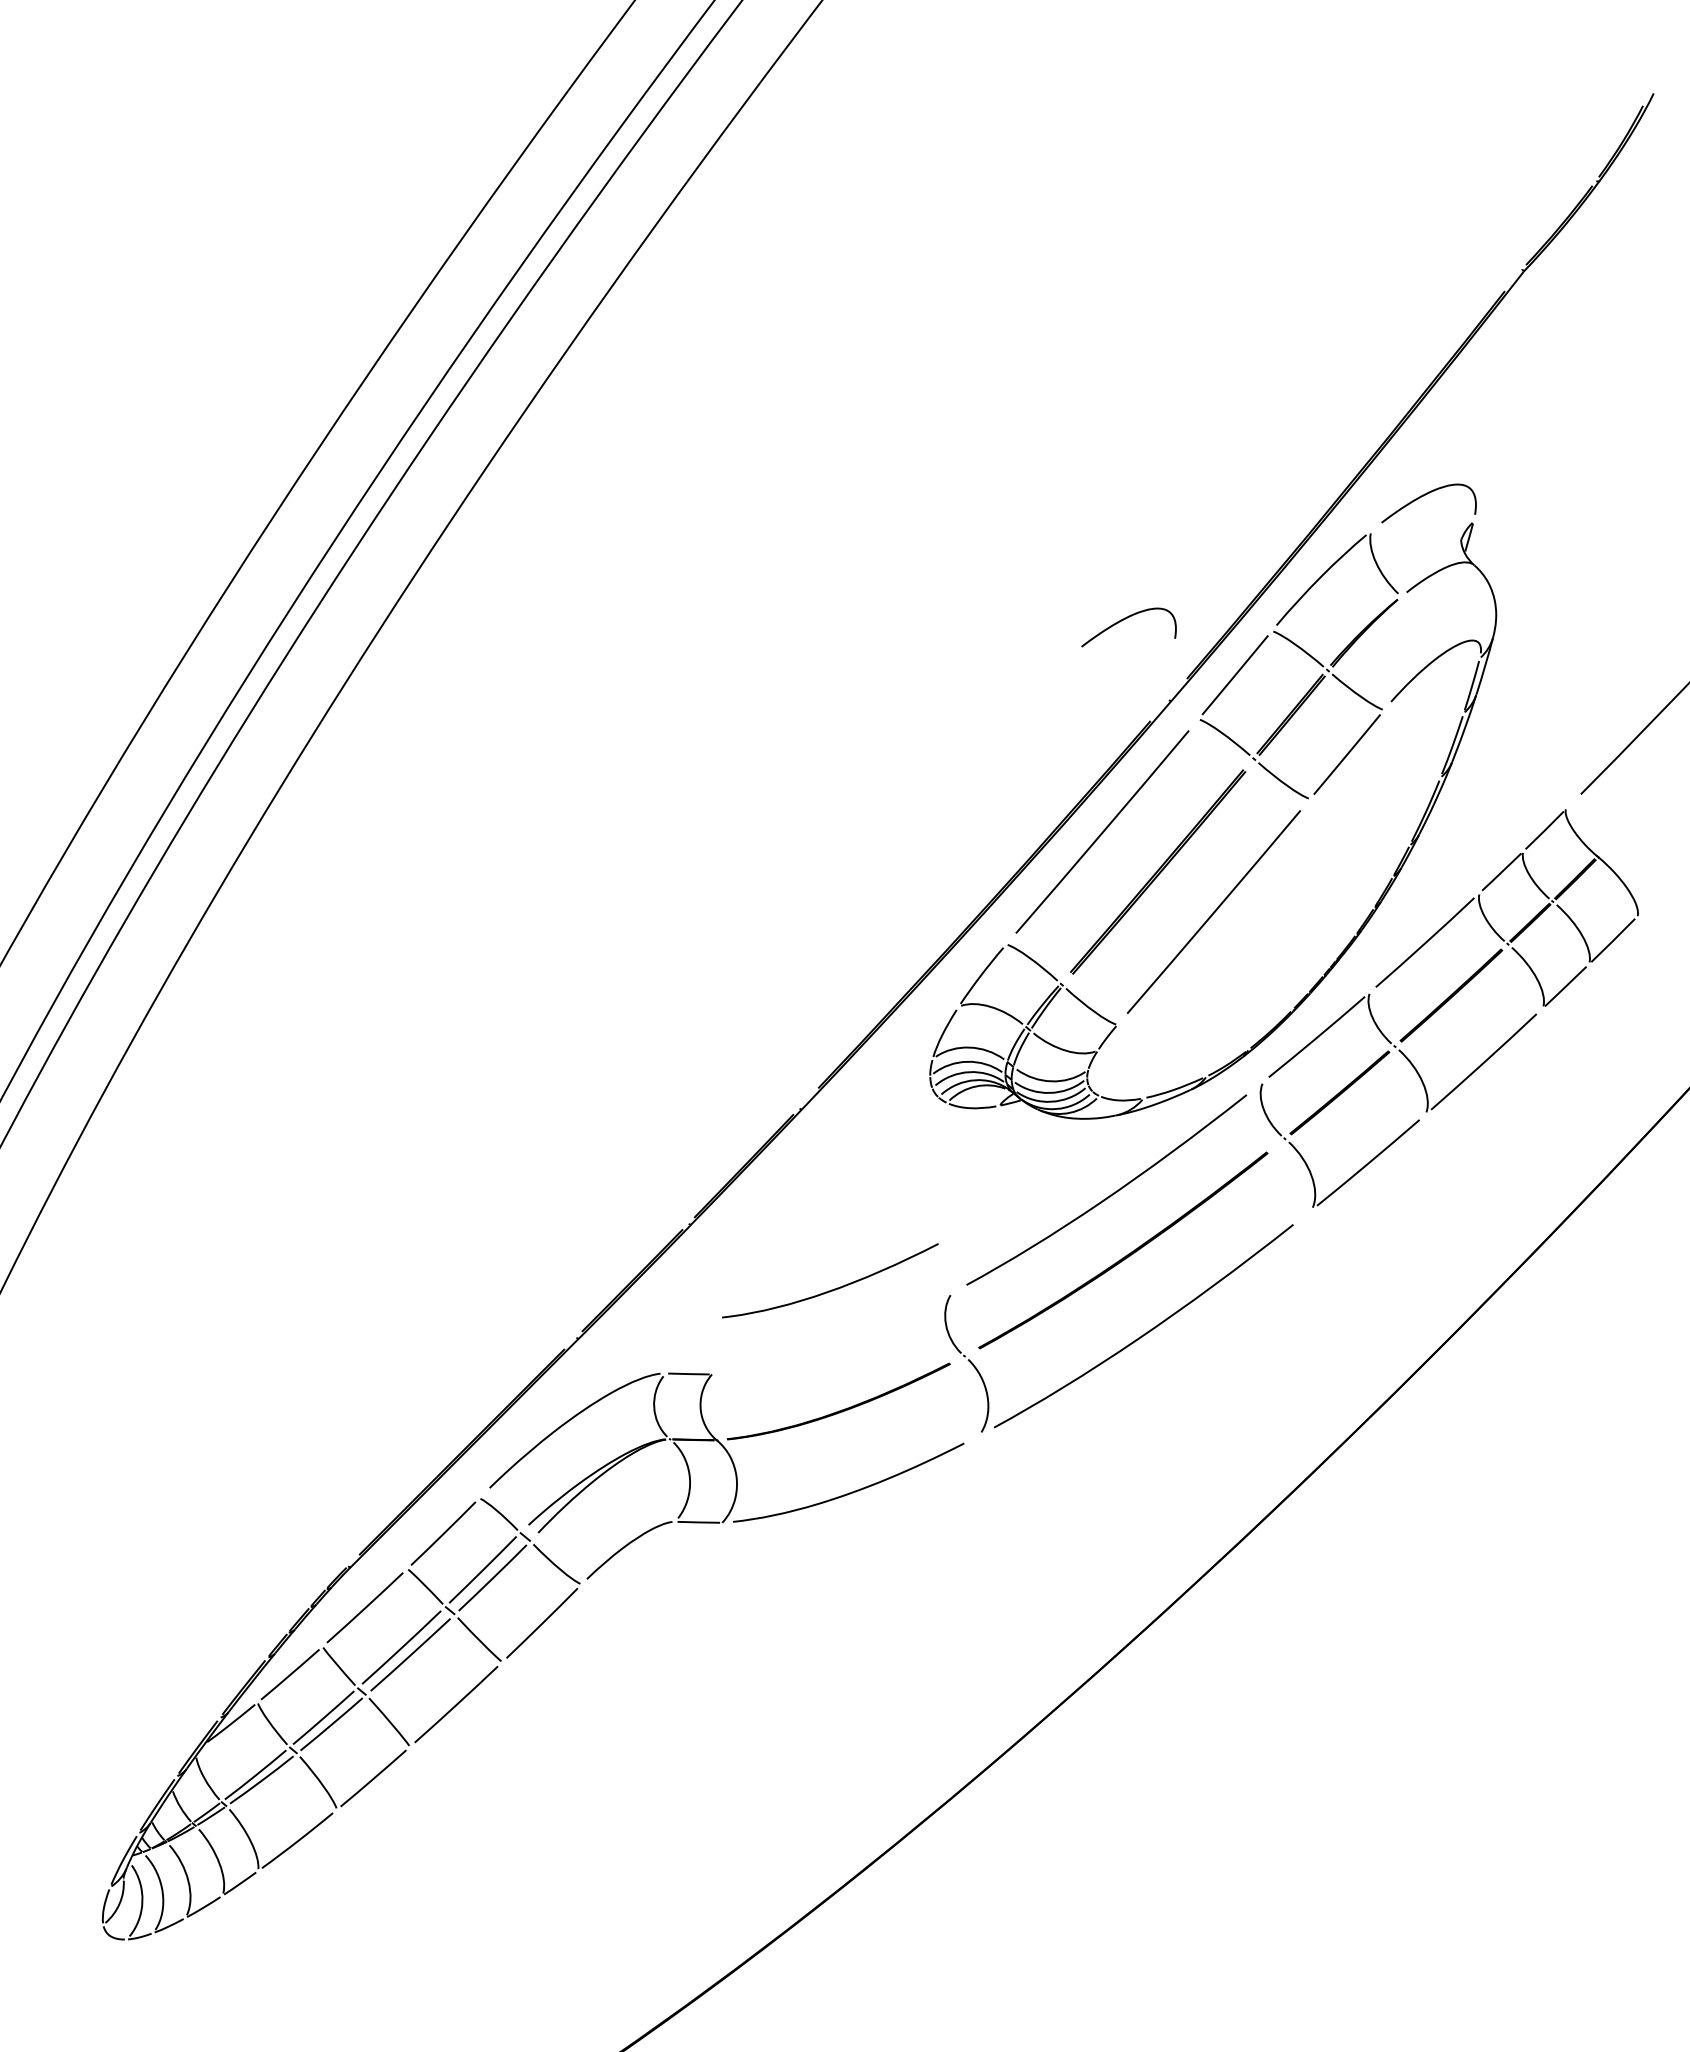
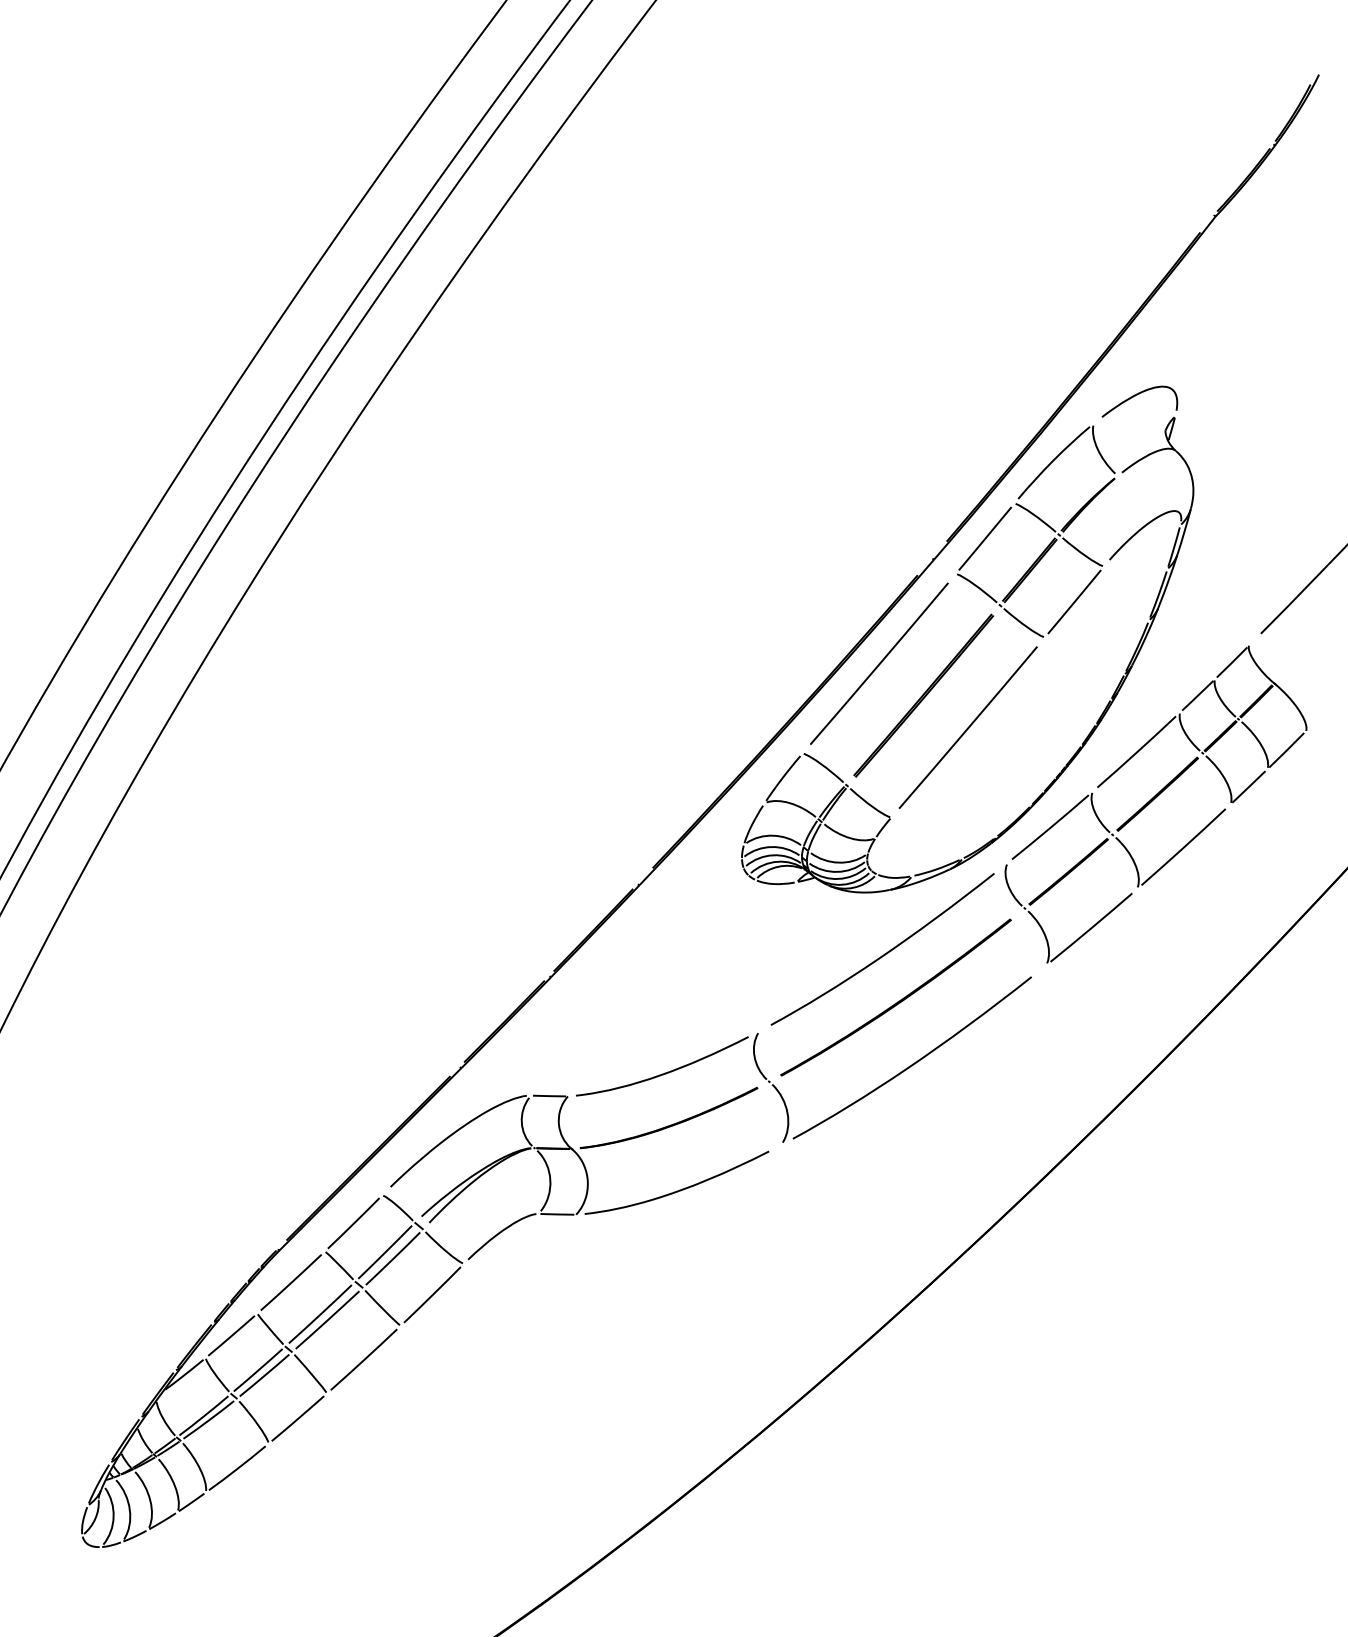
curve: (1125, 619) -> (897, 494), removed
curve: (834, 1288) -> (665, 1072), moved

